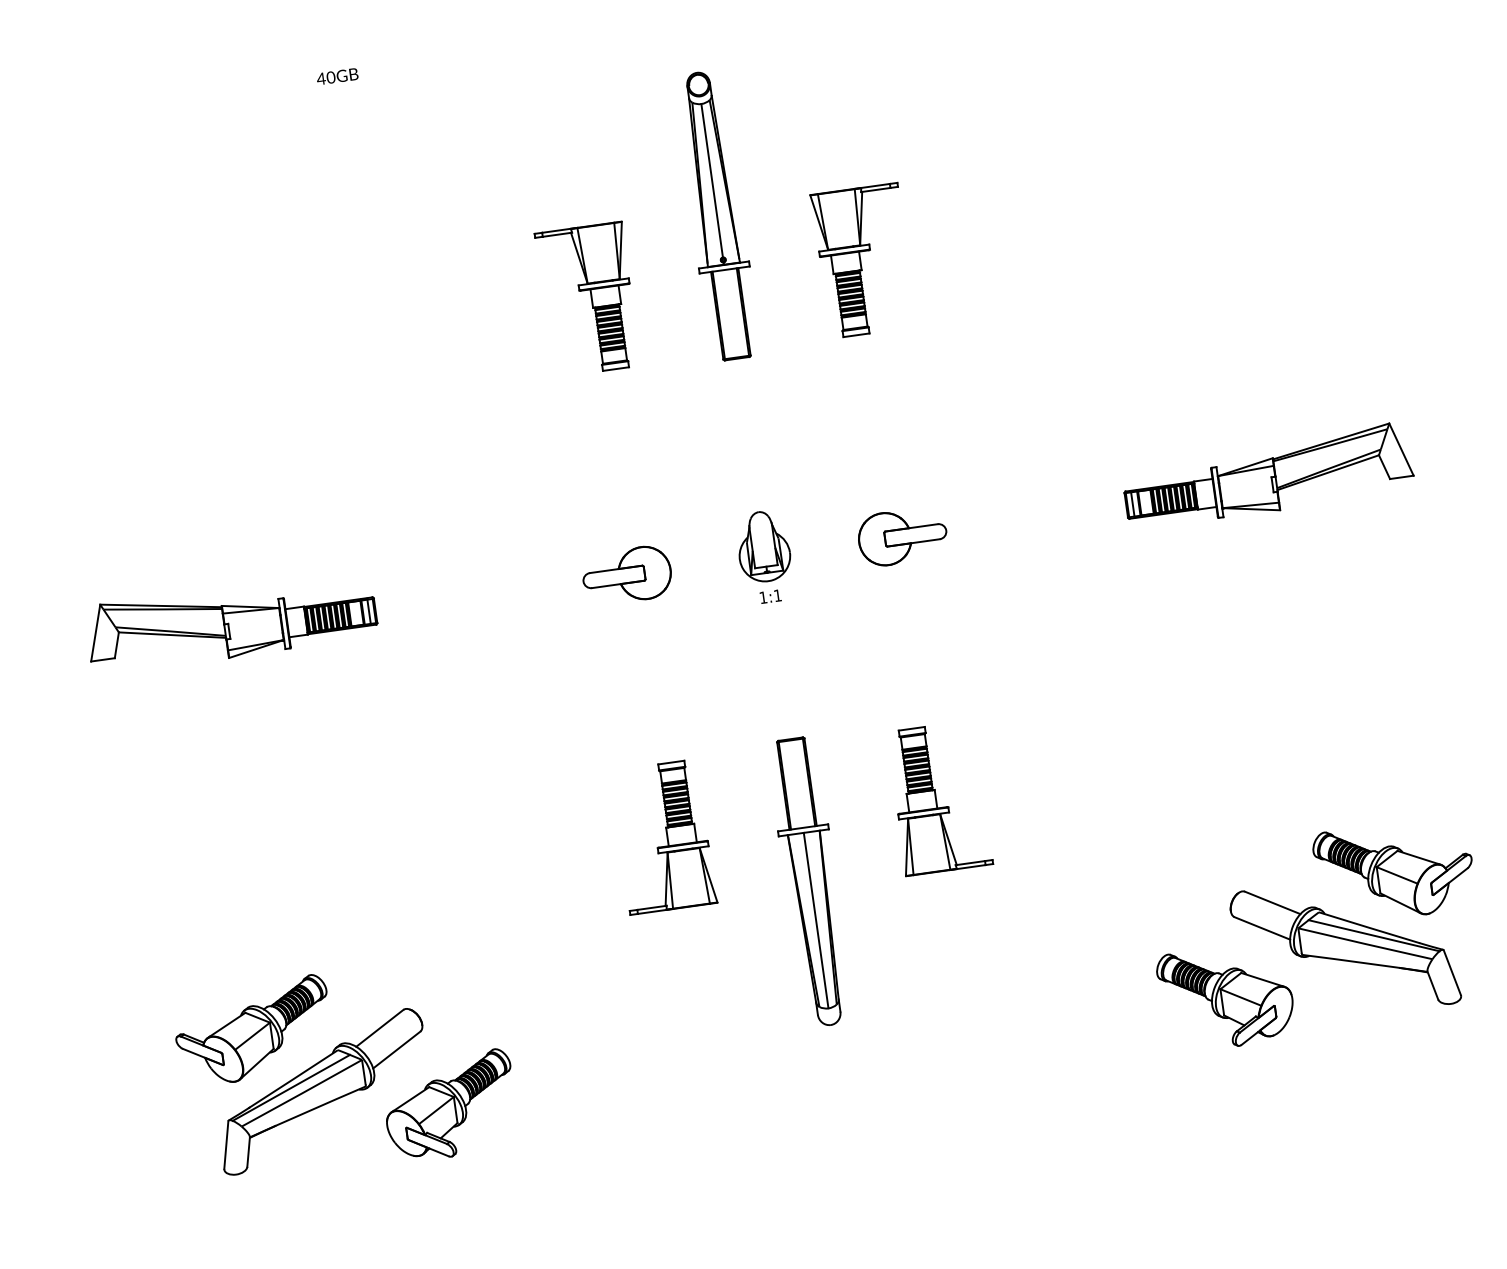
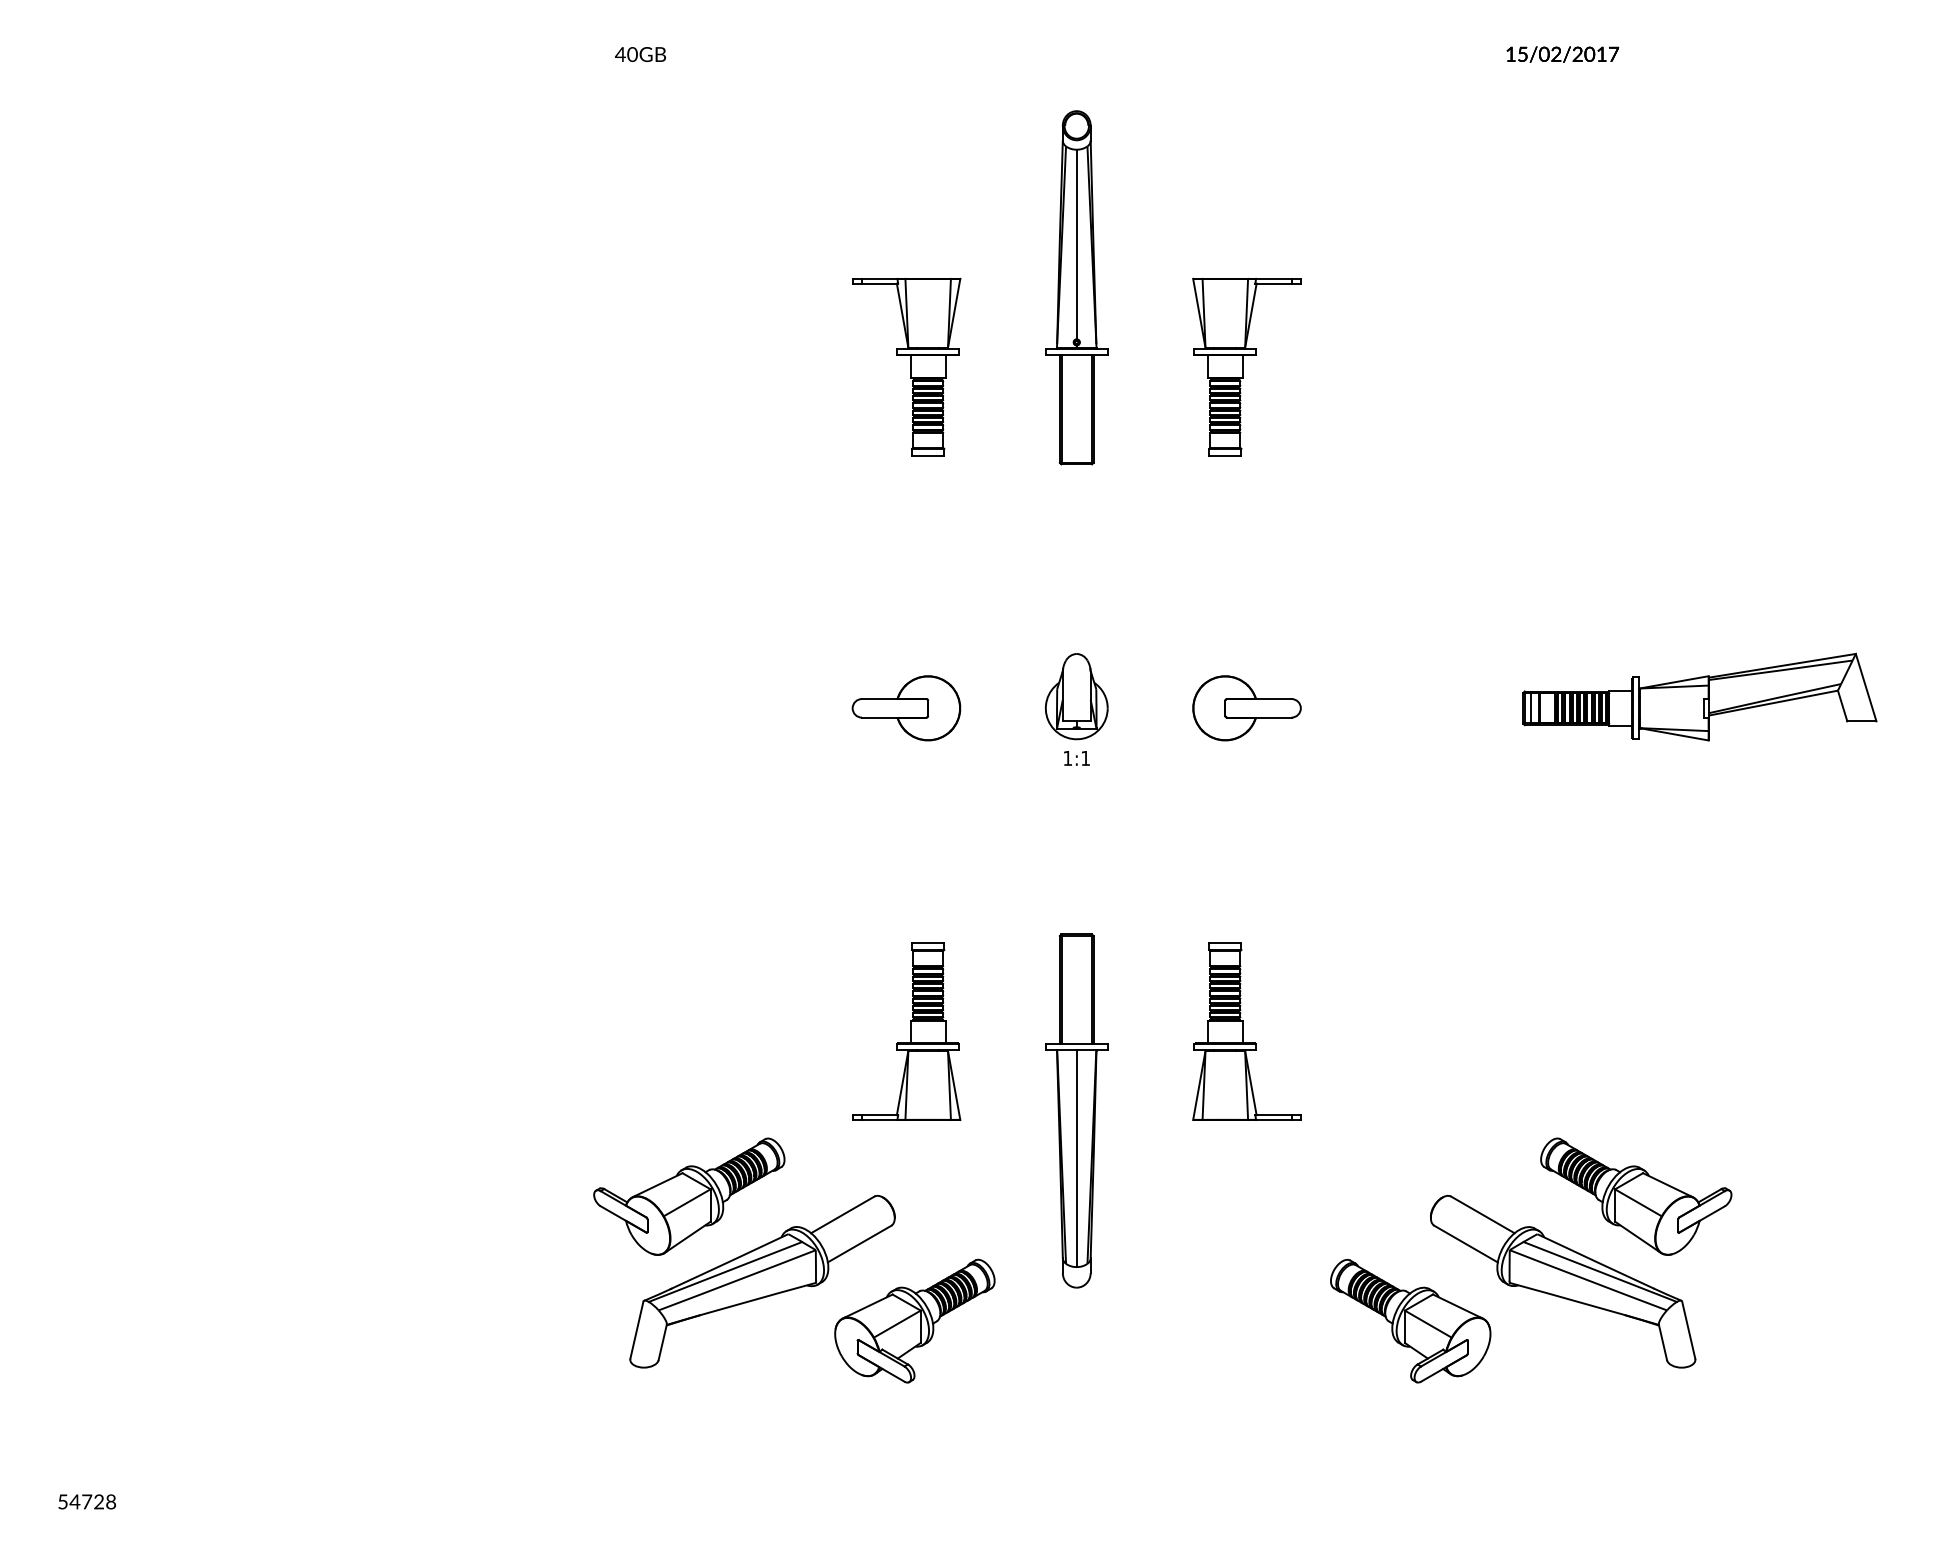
part: (230, 621) -> (418, 696), removed
part: (1317, 934) -> (1531, 1260), moved
part: (345, 1070) -> (794, 1260), moved

